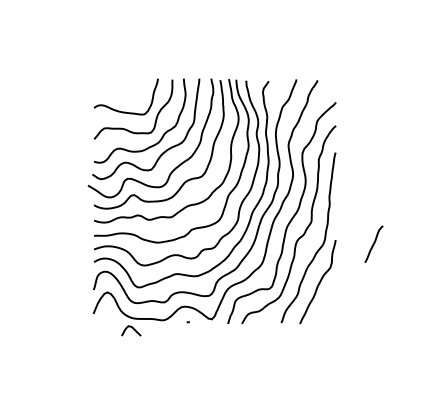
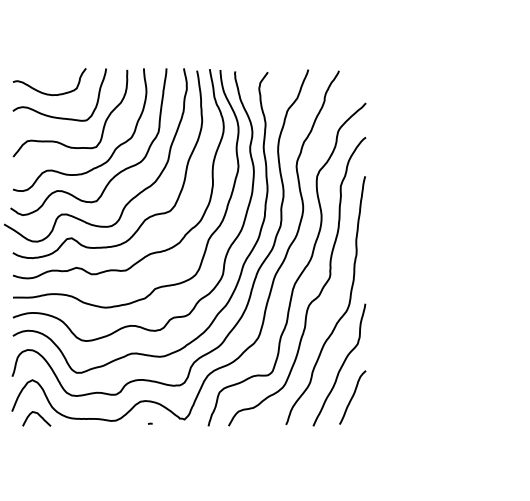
curve: (119, 95) -> (50, 92), added
curve: (373, 243) -> (351, 396), moved
curve: (132, 328) -> (38, 415), moved

